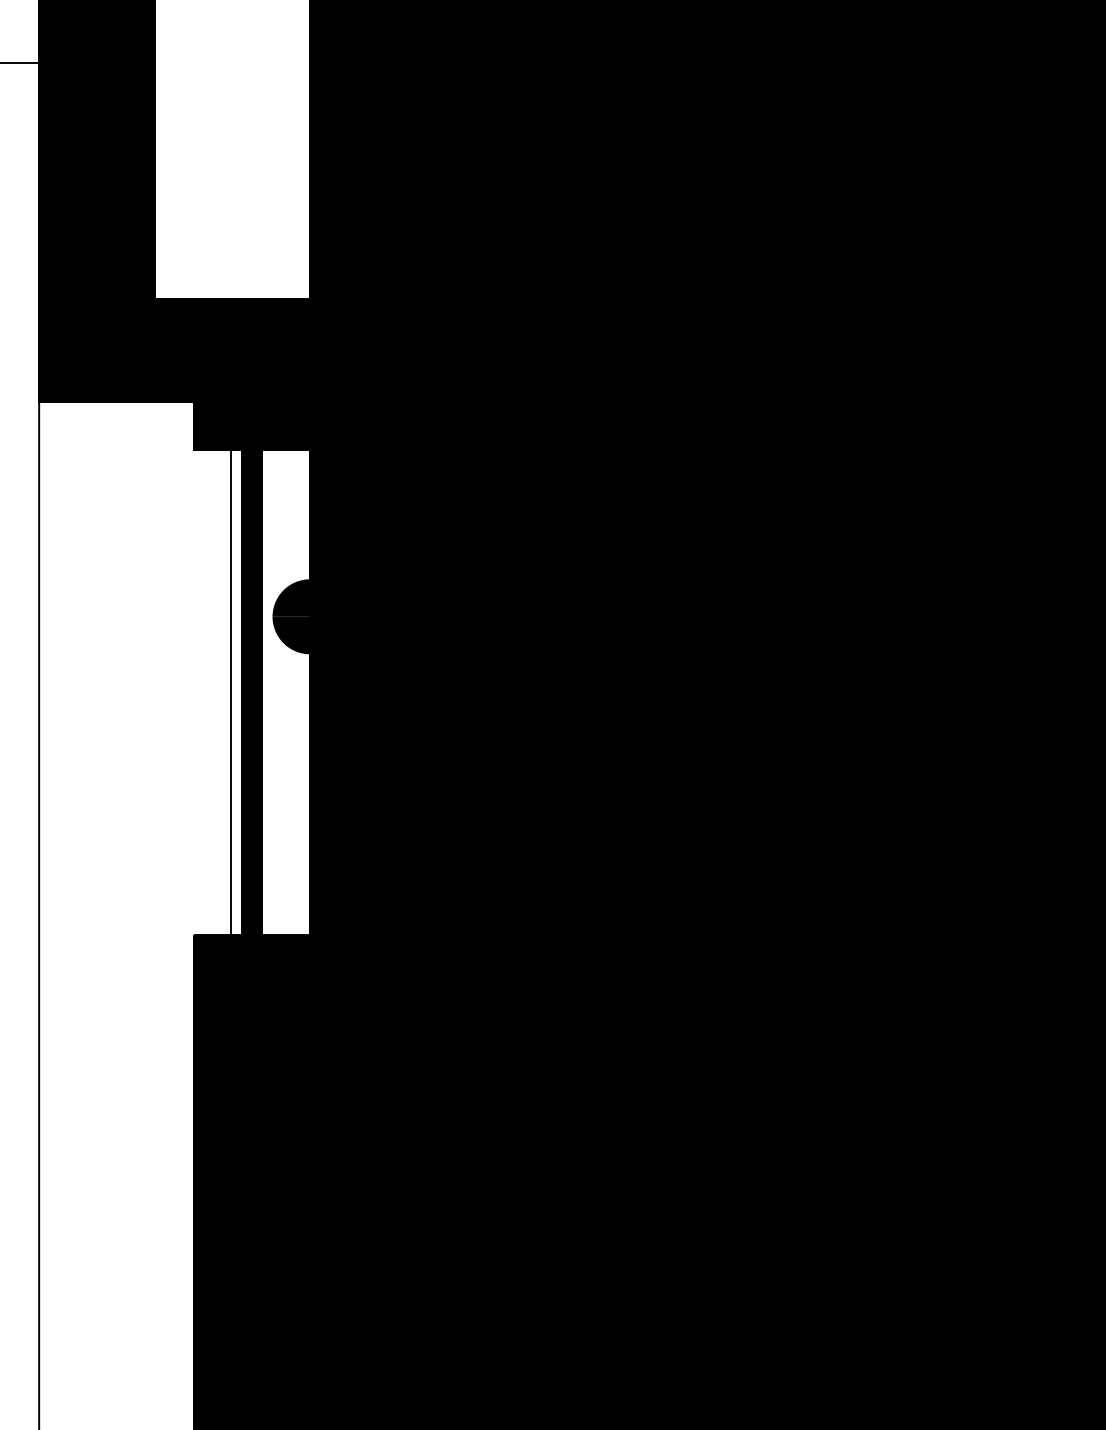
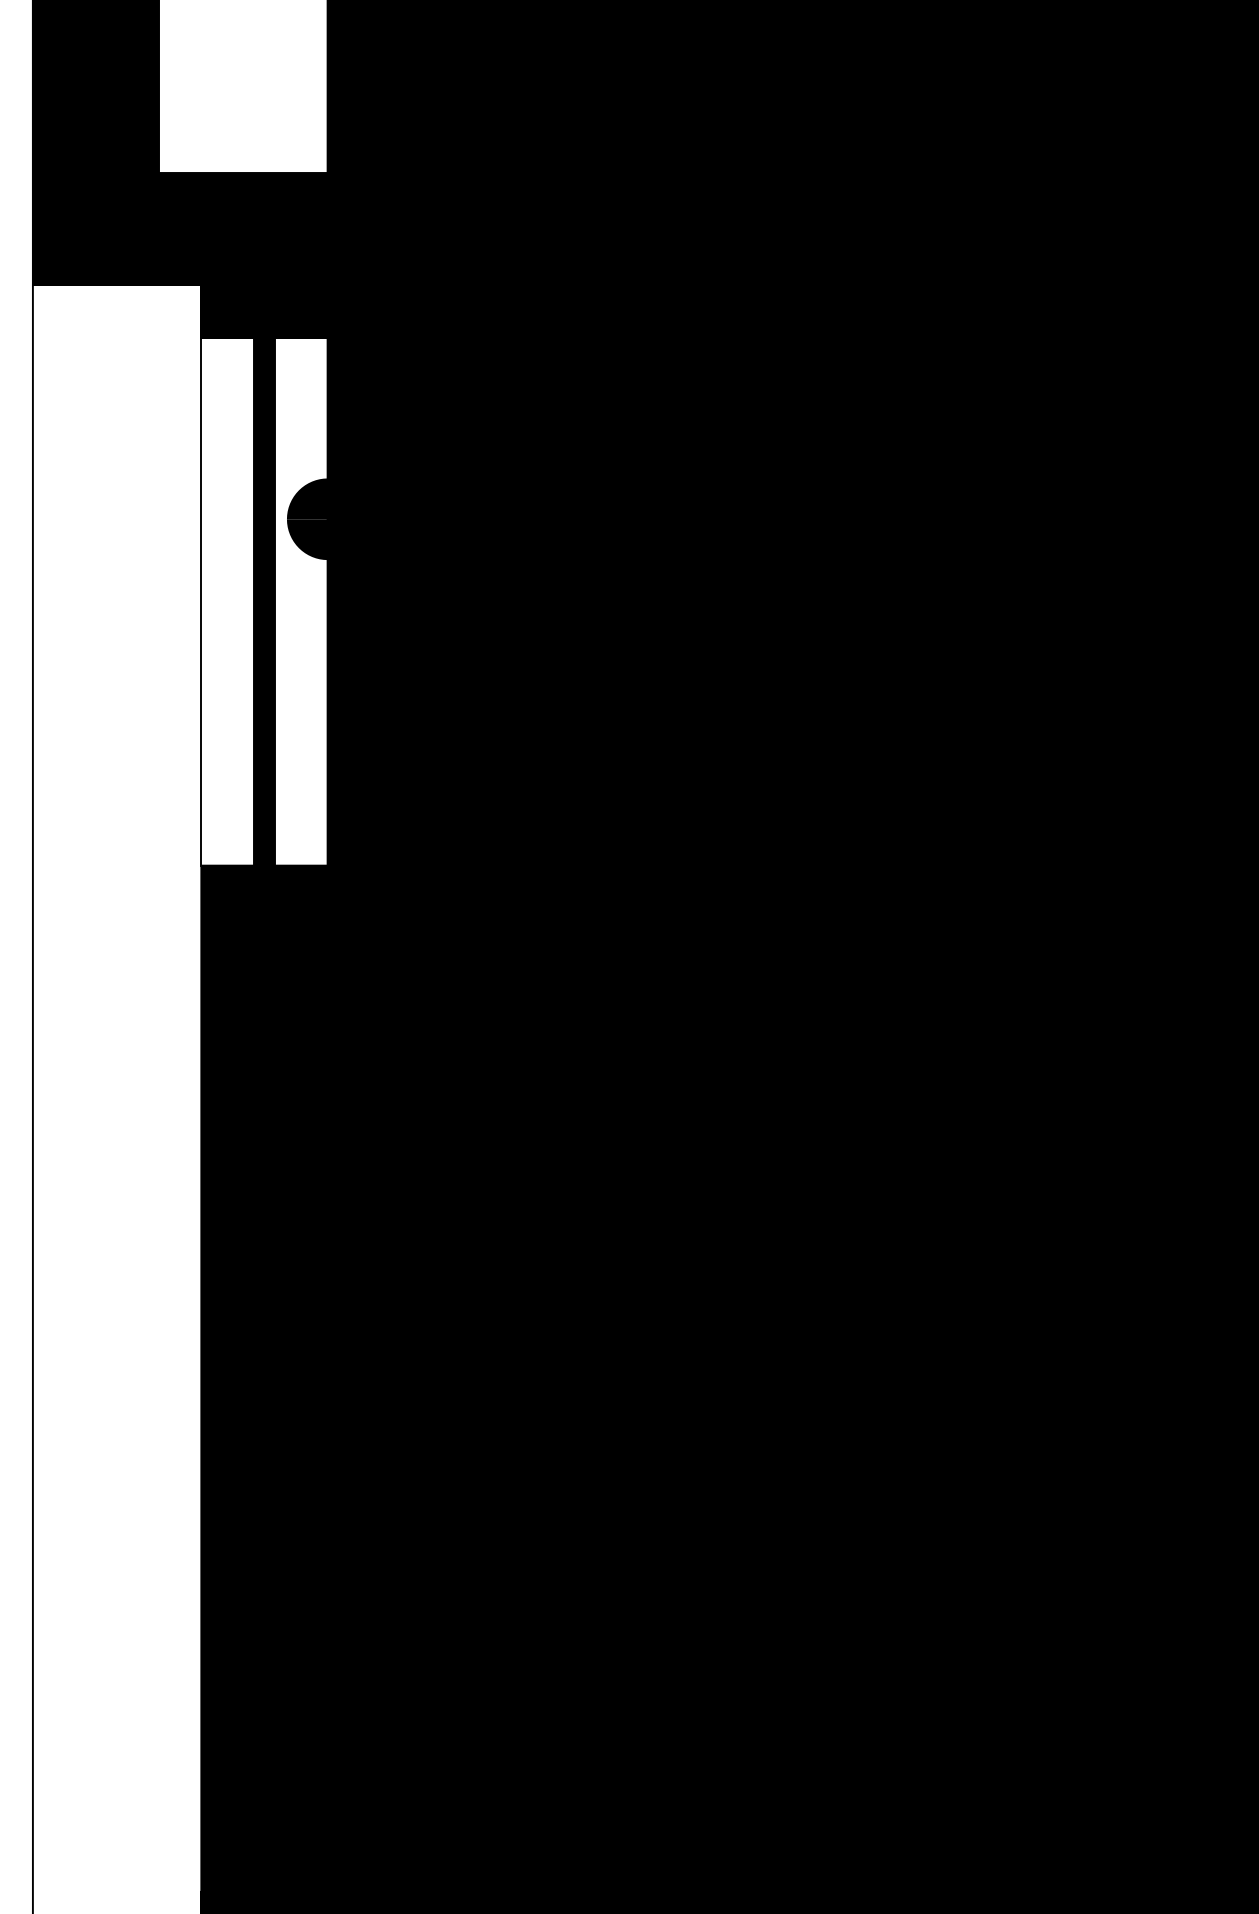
line: (230, 692) -> (201, 601), moved

